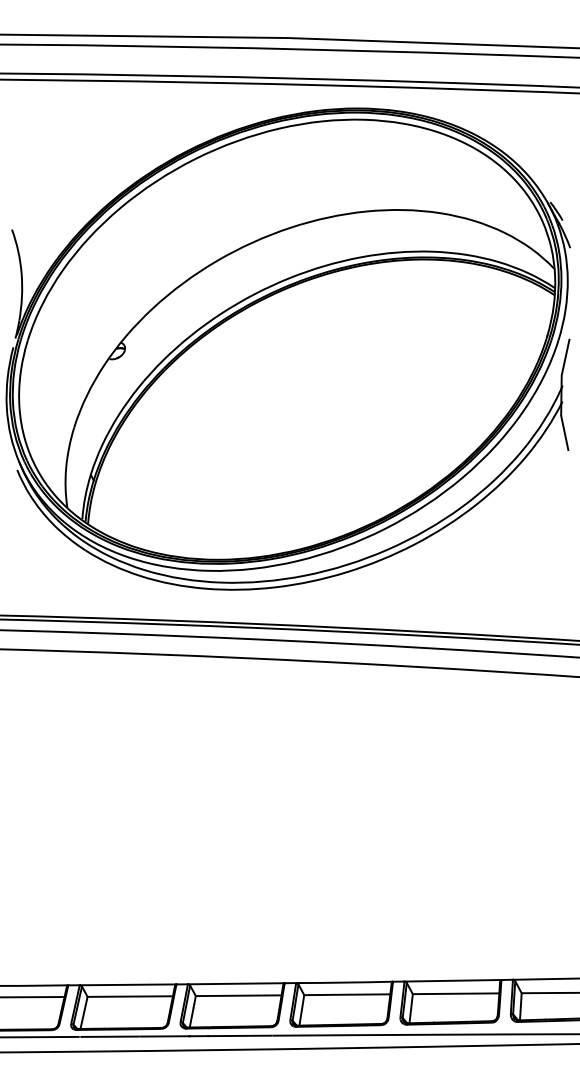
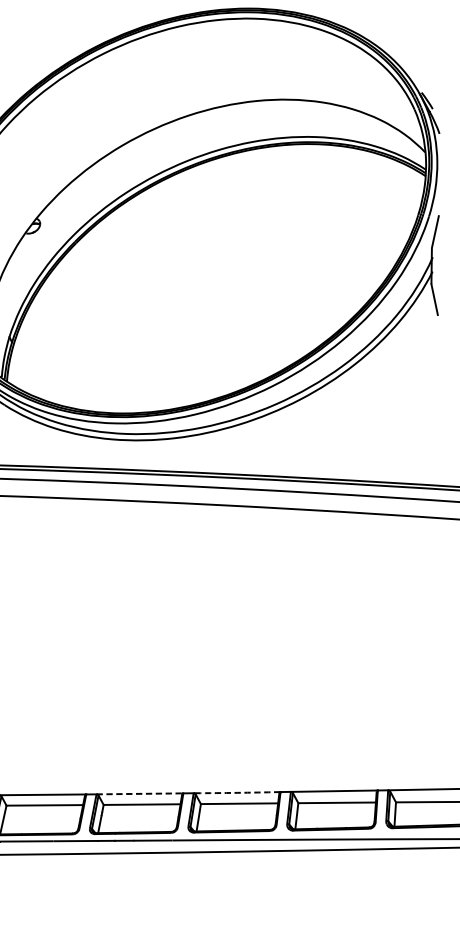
arc: (344, 982) -> (237, 792), solid -> dashed
line: (236, 983) -> (140, 793), solid -> dashed

